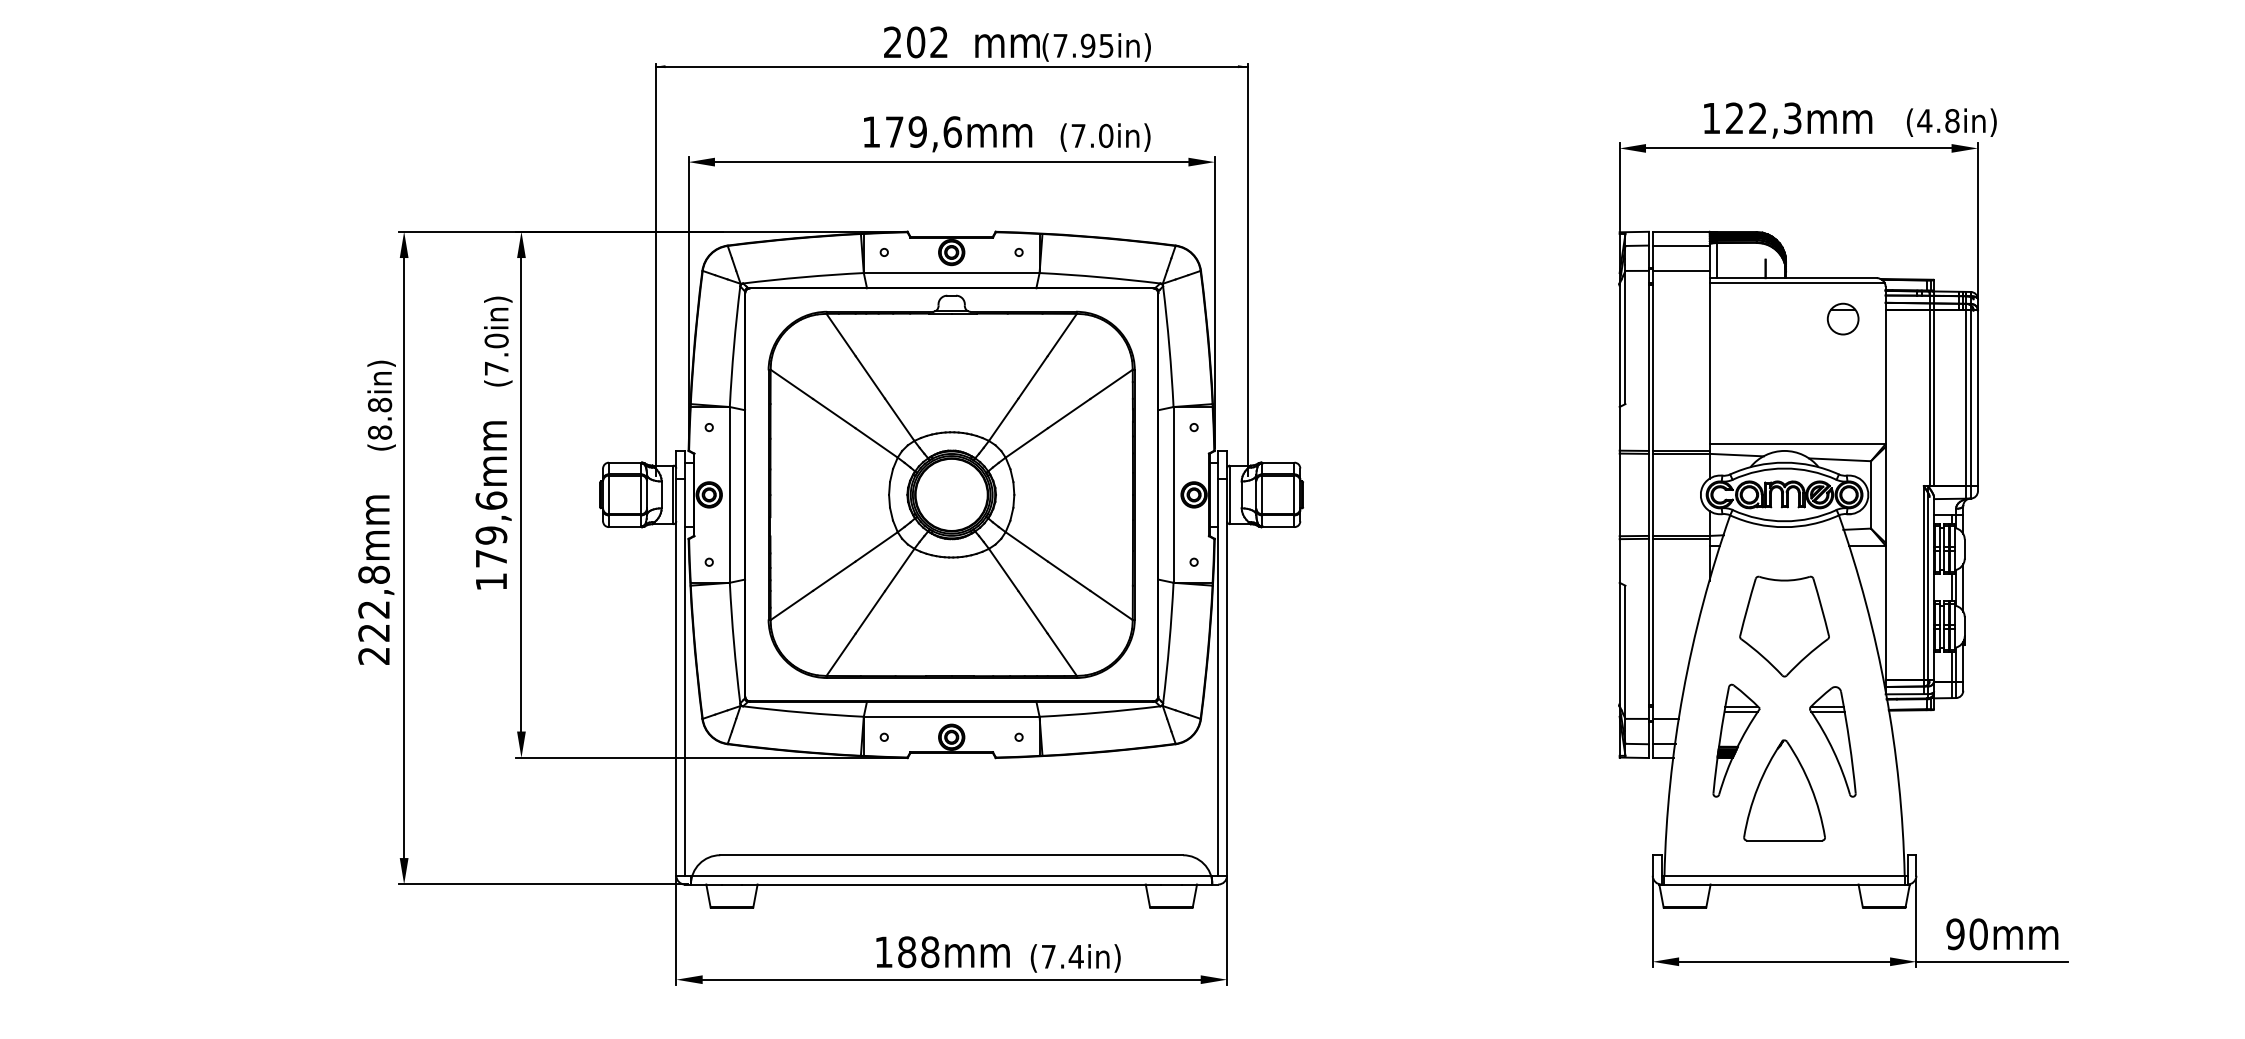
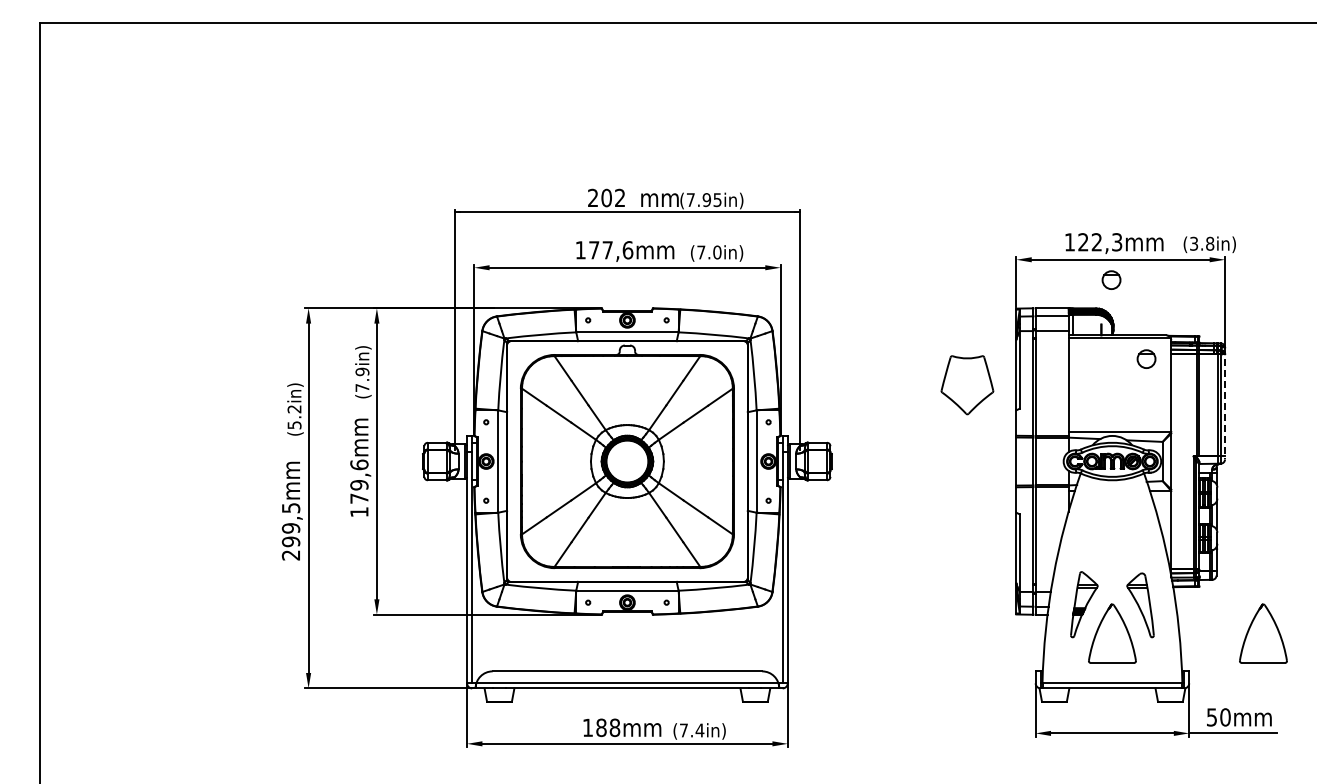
text: (1923, 120) -> (1193, 243), (4.8in) -> (3.8in)
text: (917, 132) -> (607, 250), 179,6mm -> 177,6mm
part: (1782, 182) -> (1111, 279), added
text: (496, 340) -> (362, 371), (7.0in) -> (7.9in)
line: (1978, 395) -> (1225, 403), solid -> dashed
text: (379, 419) -> (294, 417), (8.8in) -> (5.2in)
text: (373, 603) -> (290, 524), 222,8mm -> 299,5mm
part: (1784, 627) -> (967, 385), moved
part: (2044, 790) -> (1263, 633), added
text: (1954, 934) -> (1211, 717), 90mm -> 50mm

